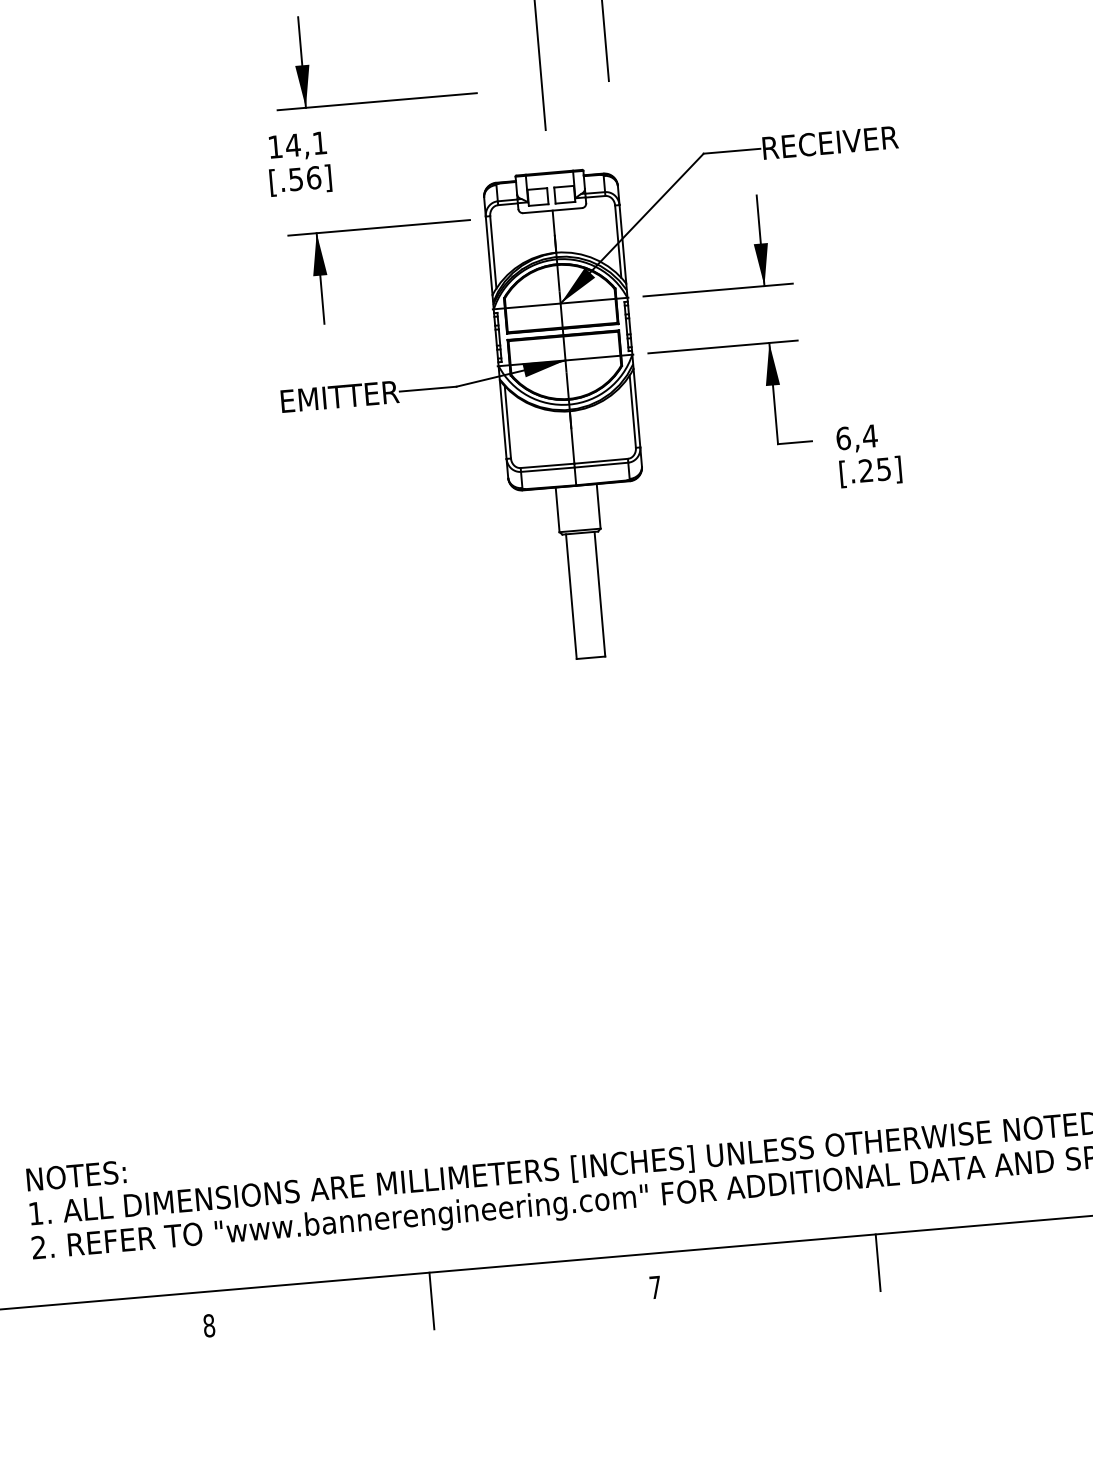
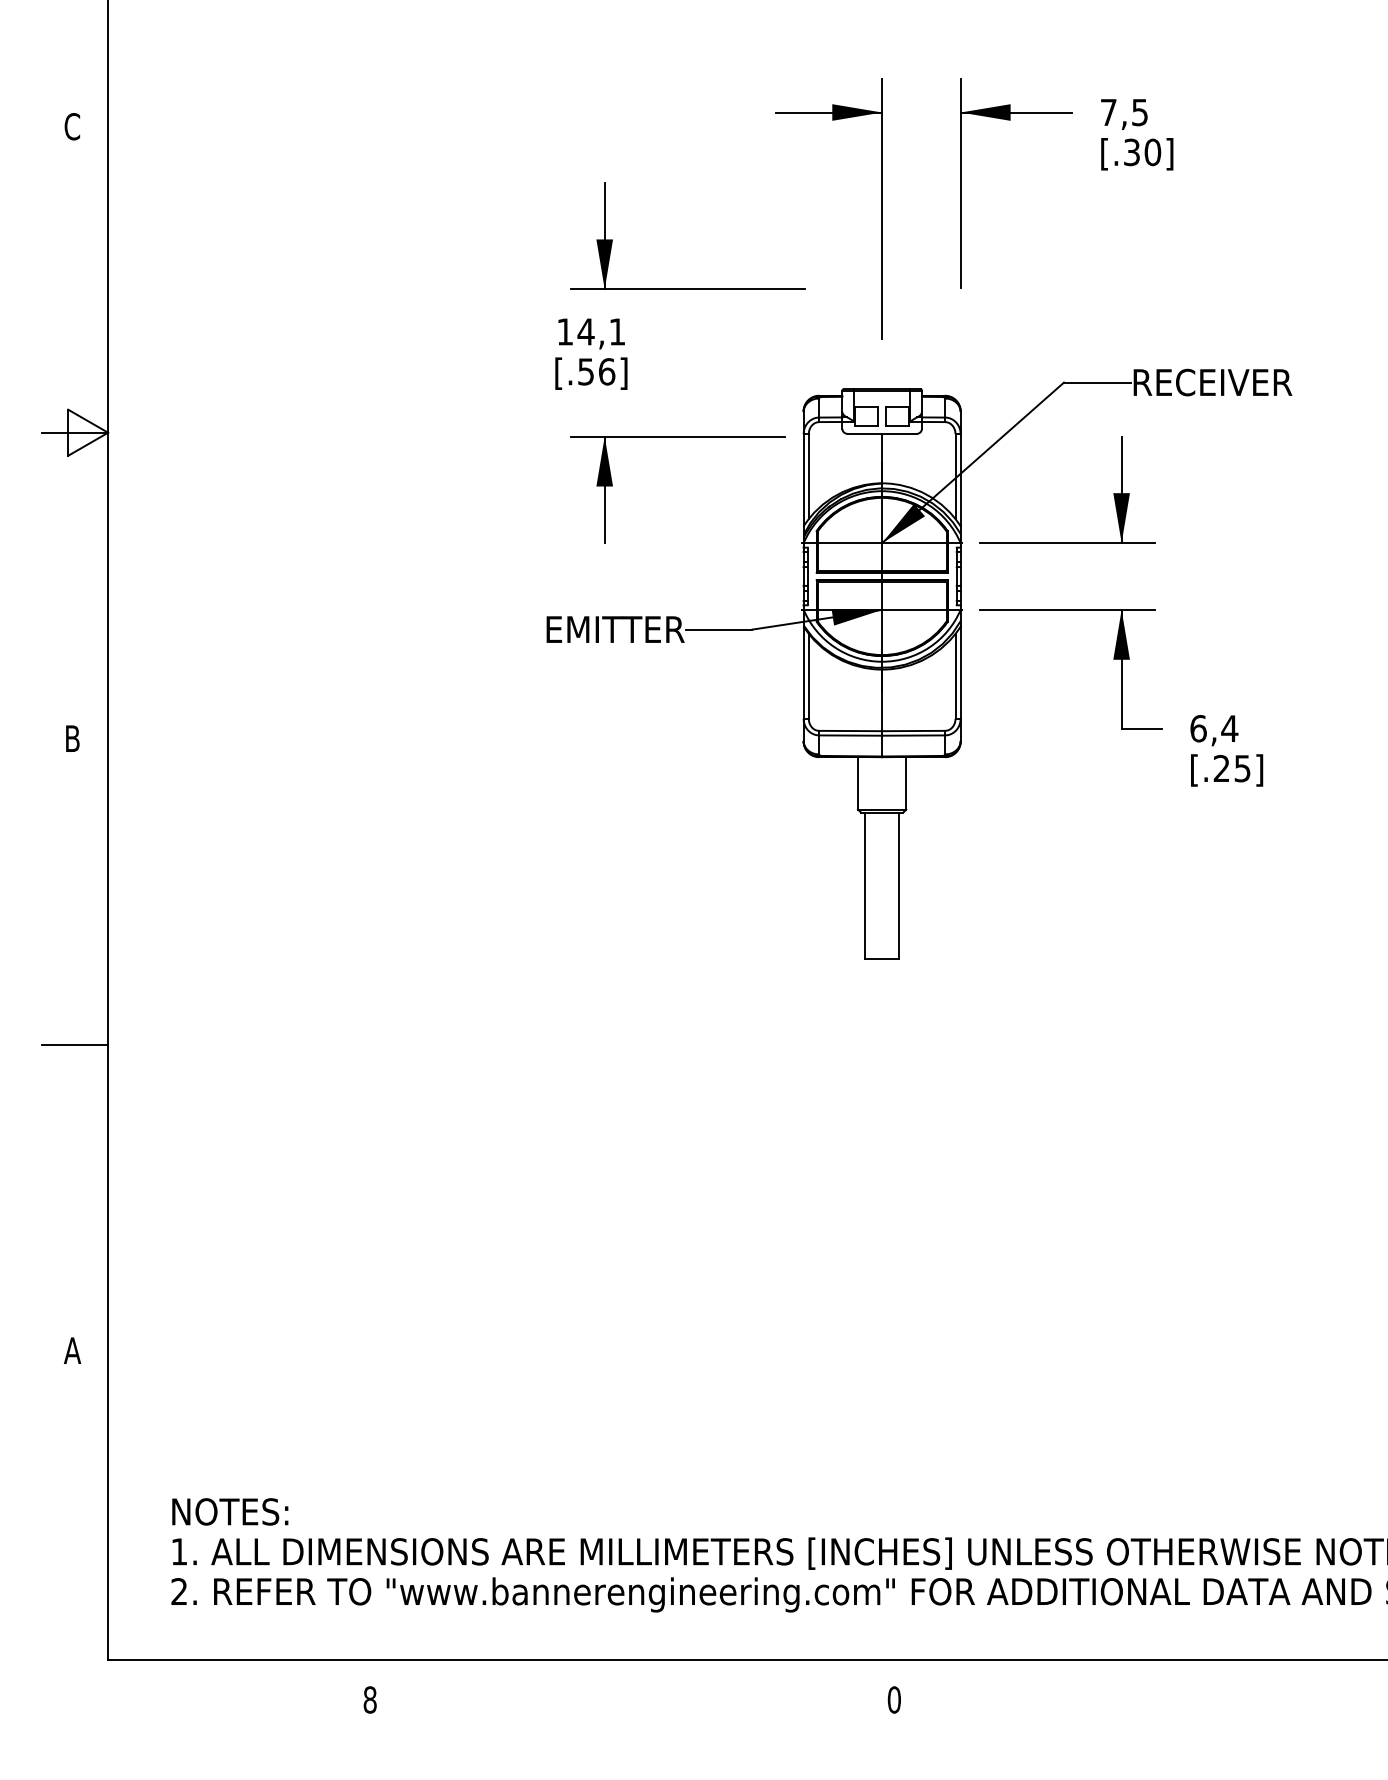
line: (878, 1262) -> (1156, 1693), removed
text: (654, 1287) -> (893, 1699), 7 -> 0
line: (432, 1301) -> (632, 1693), removed

